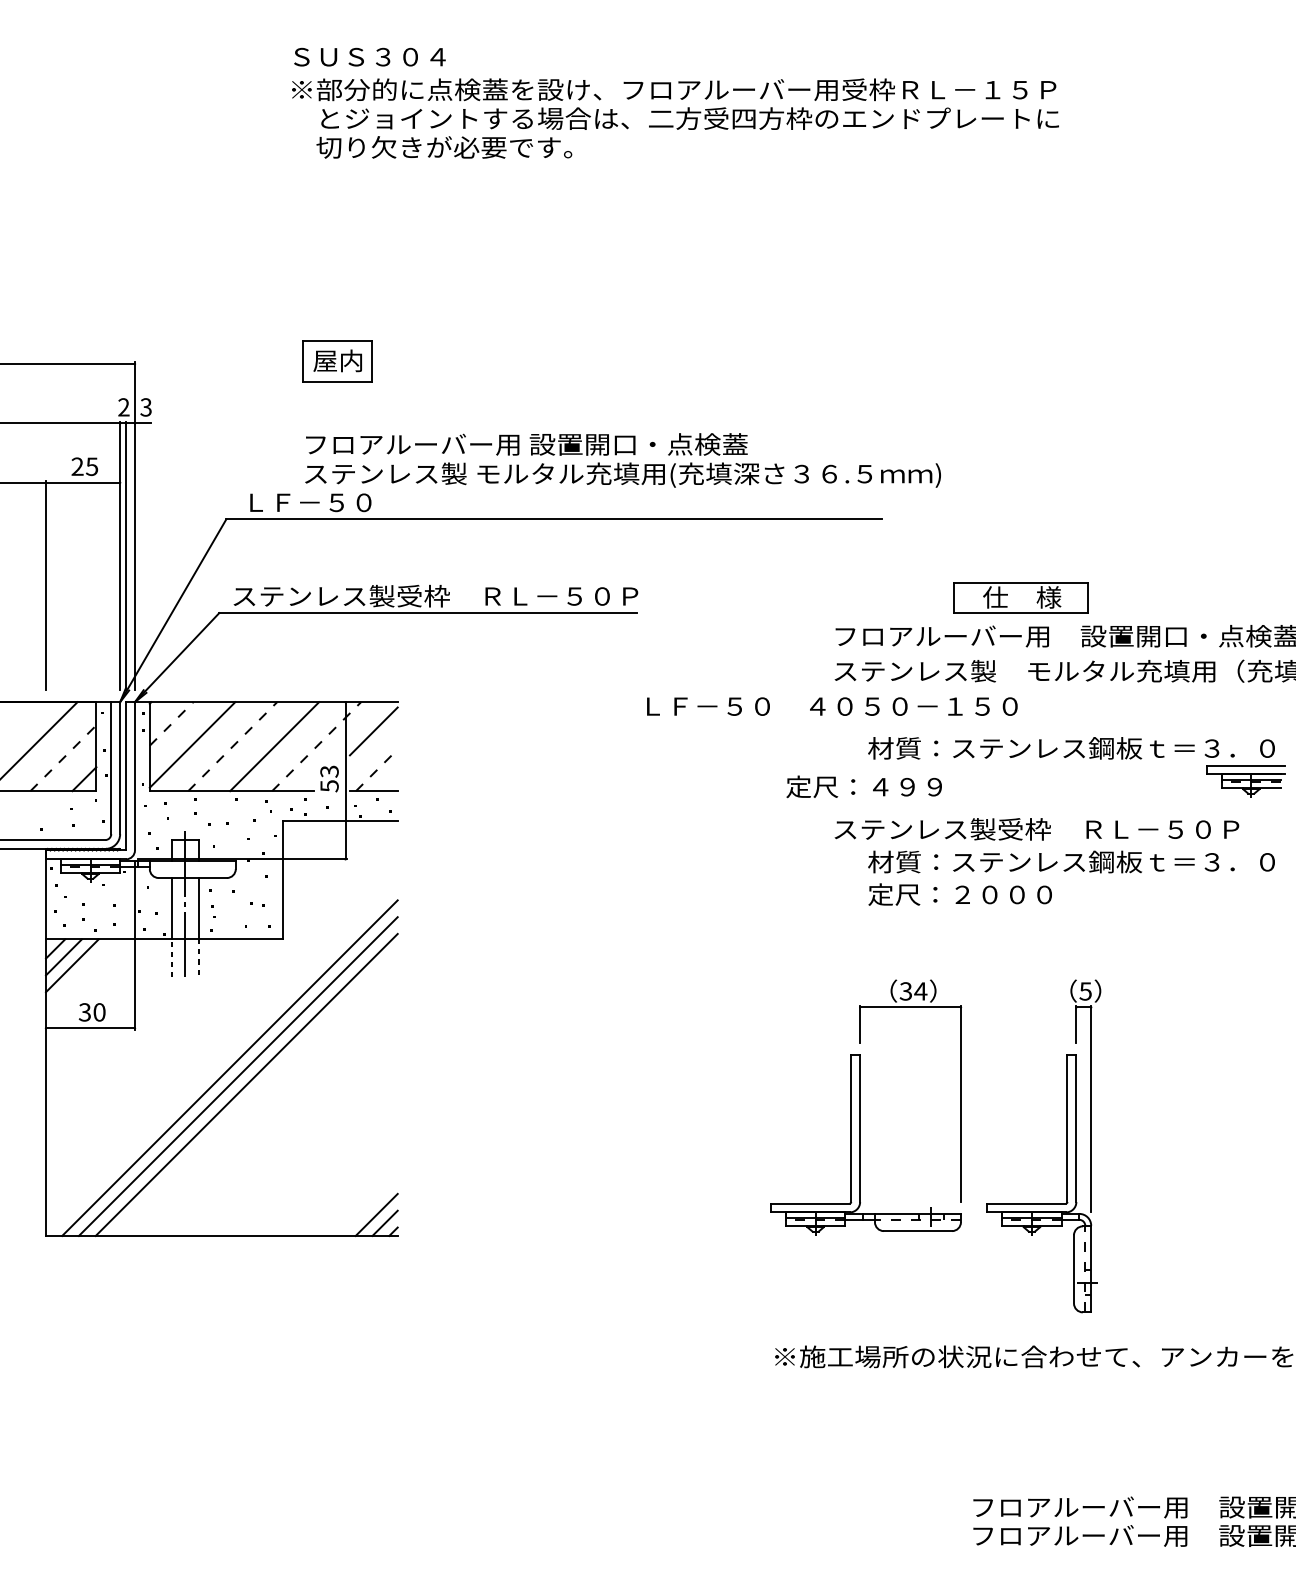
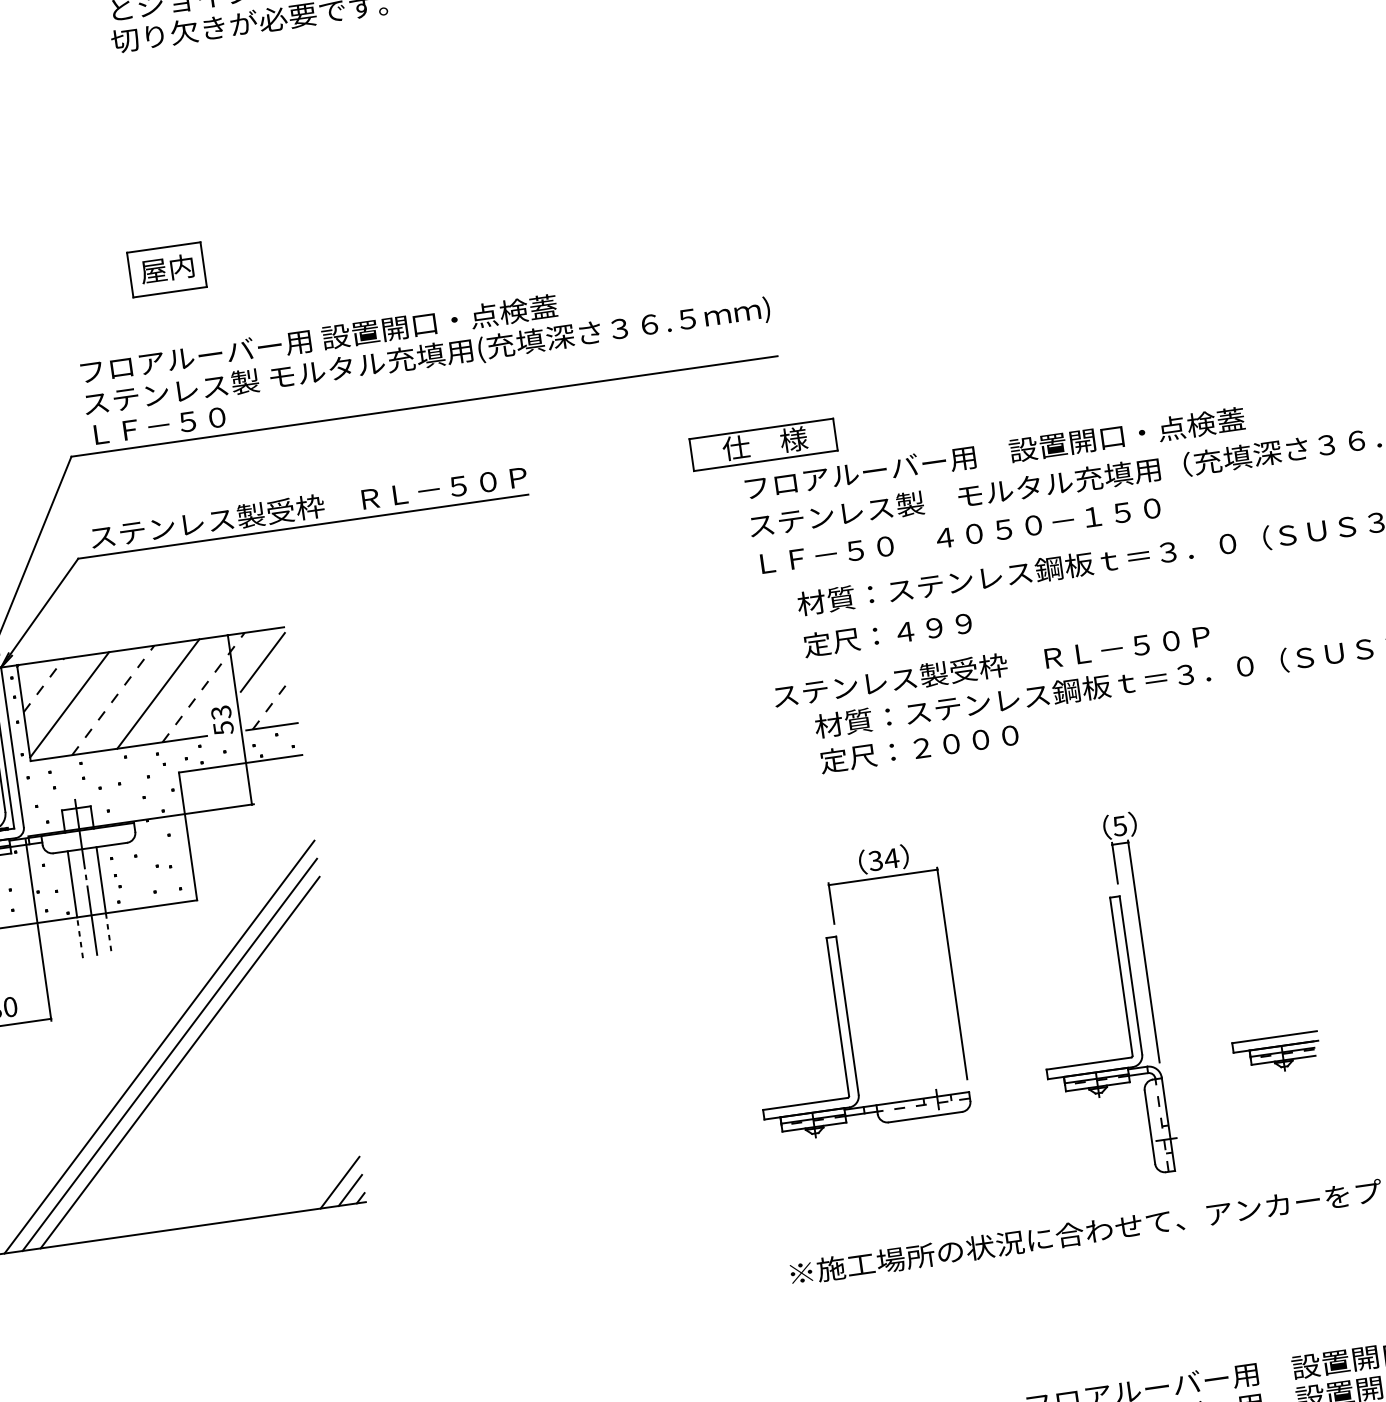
text: (622, 460) -> (424, 341), moved
part: (1020, 597) -> (763, 444), moved
text: (832, 706) -> (960, 535), moved
part: (1245, 781) -> (1276, 1054), moved
text: (863, 786) -> (886, 634), moved
part: (1066, 1146) -> (1123, 996), moved

